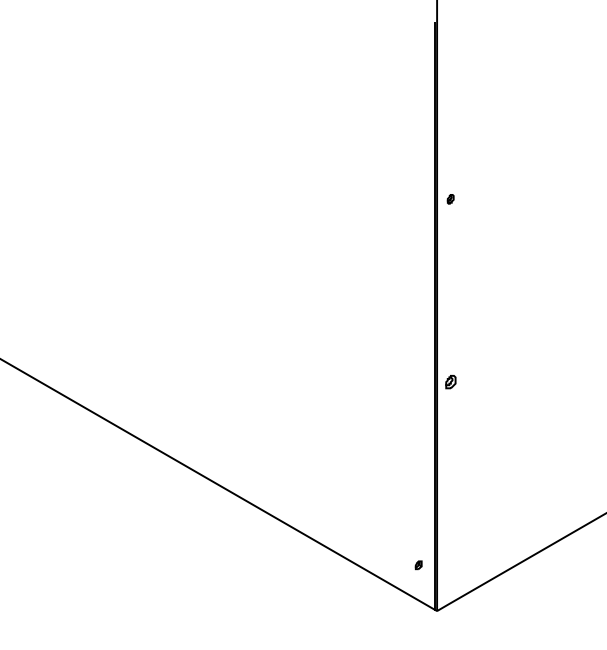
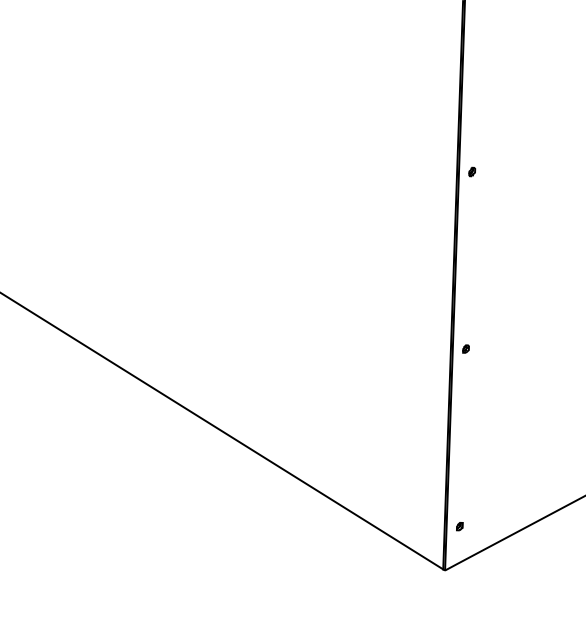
part: (450, 381) -> (465, 348), size x0.62
part: (418, 565) -> (459, 526), moved

